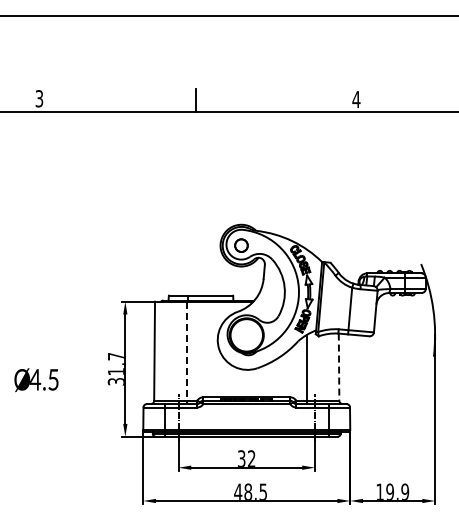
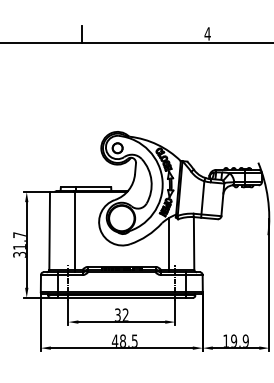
line: (187, 353) -> (75, 232), dashed -> solid
line: (339, 367) -> (194, 243), dashed -> solid

